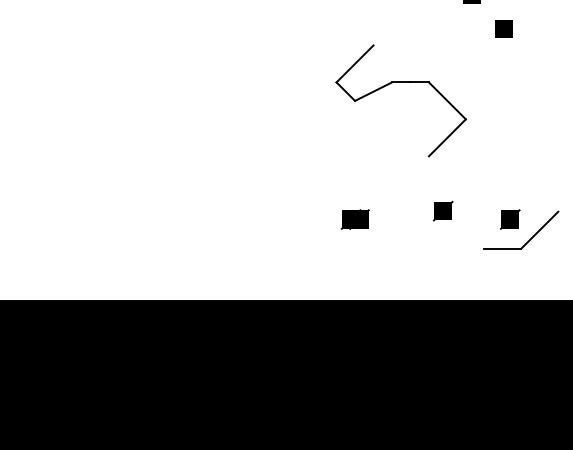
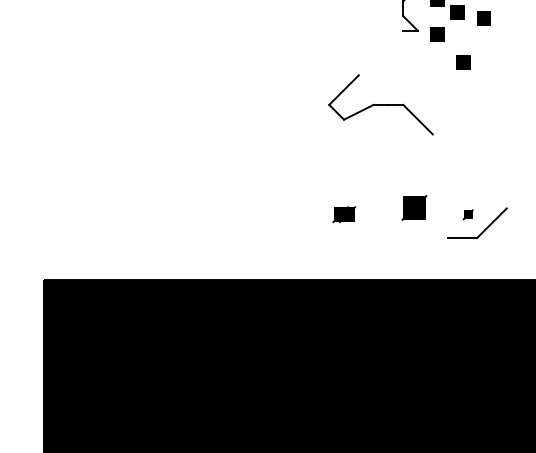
line: (446, 138) -> (417, 149), removed
part: (443, 210) -> (414, 207), size x1.6
part: (509, 219) -> (467, 214), size x0.6

